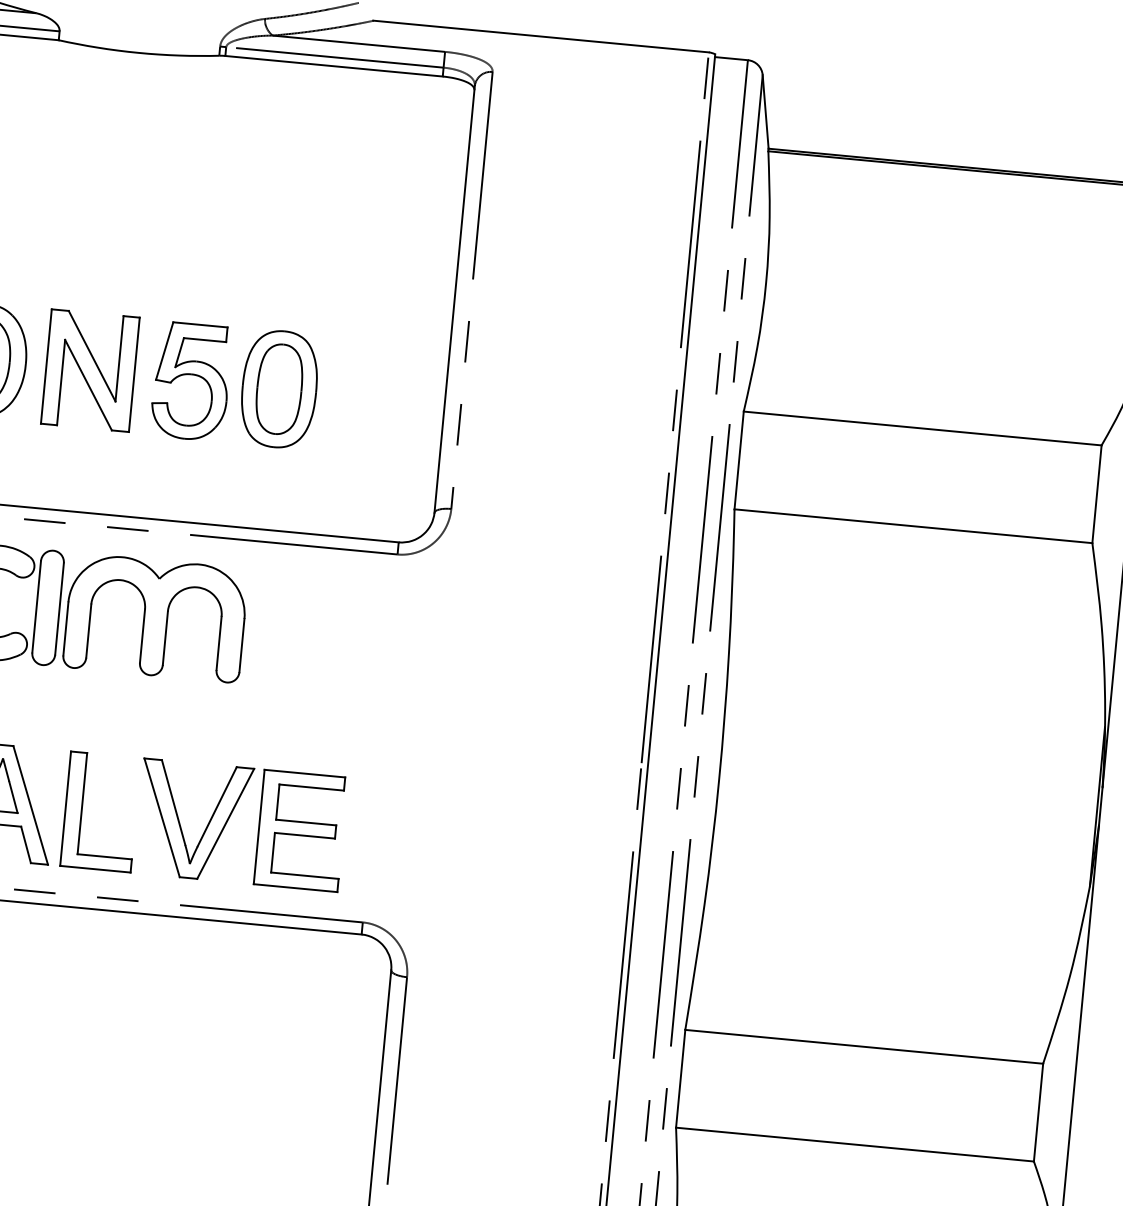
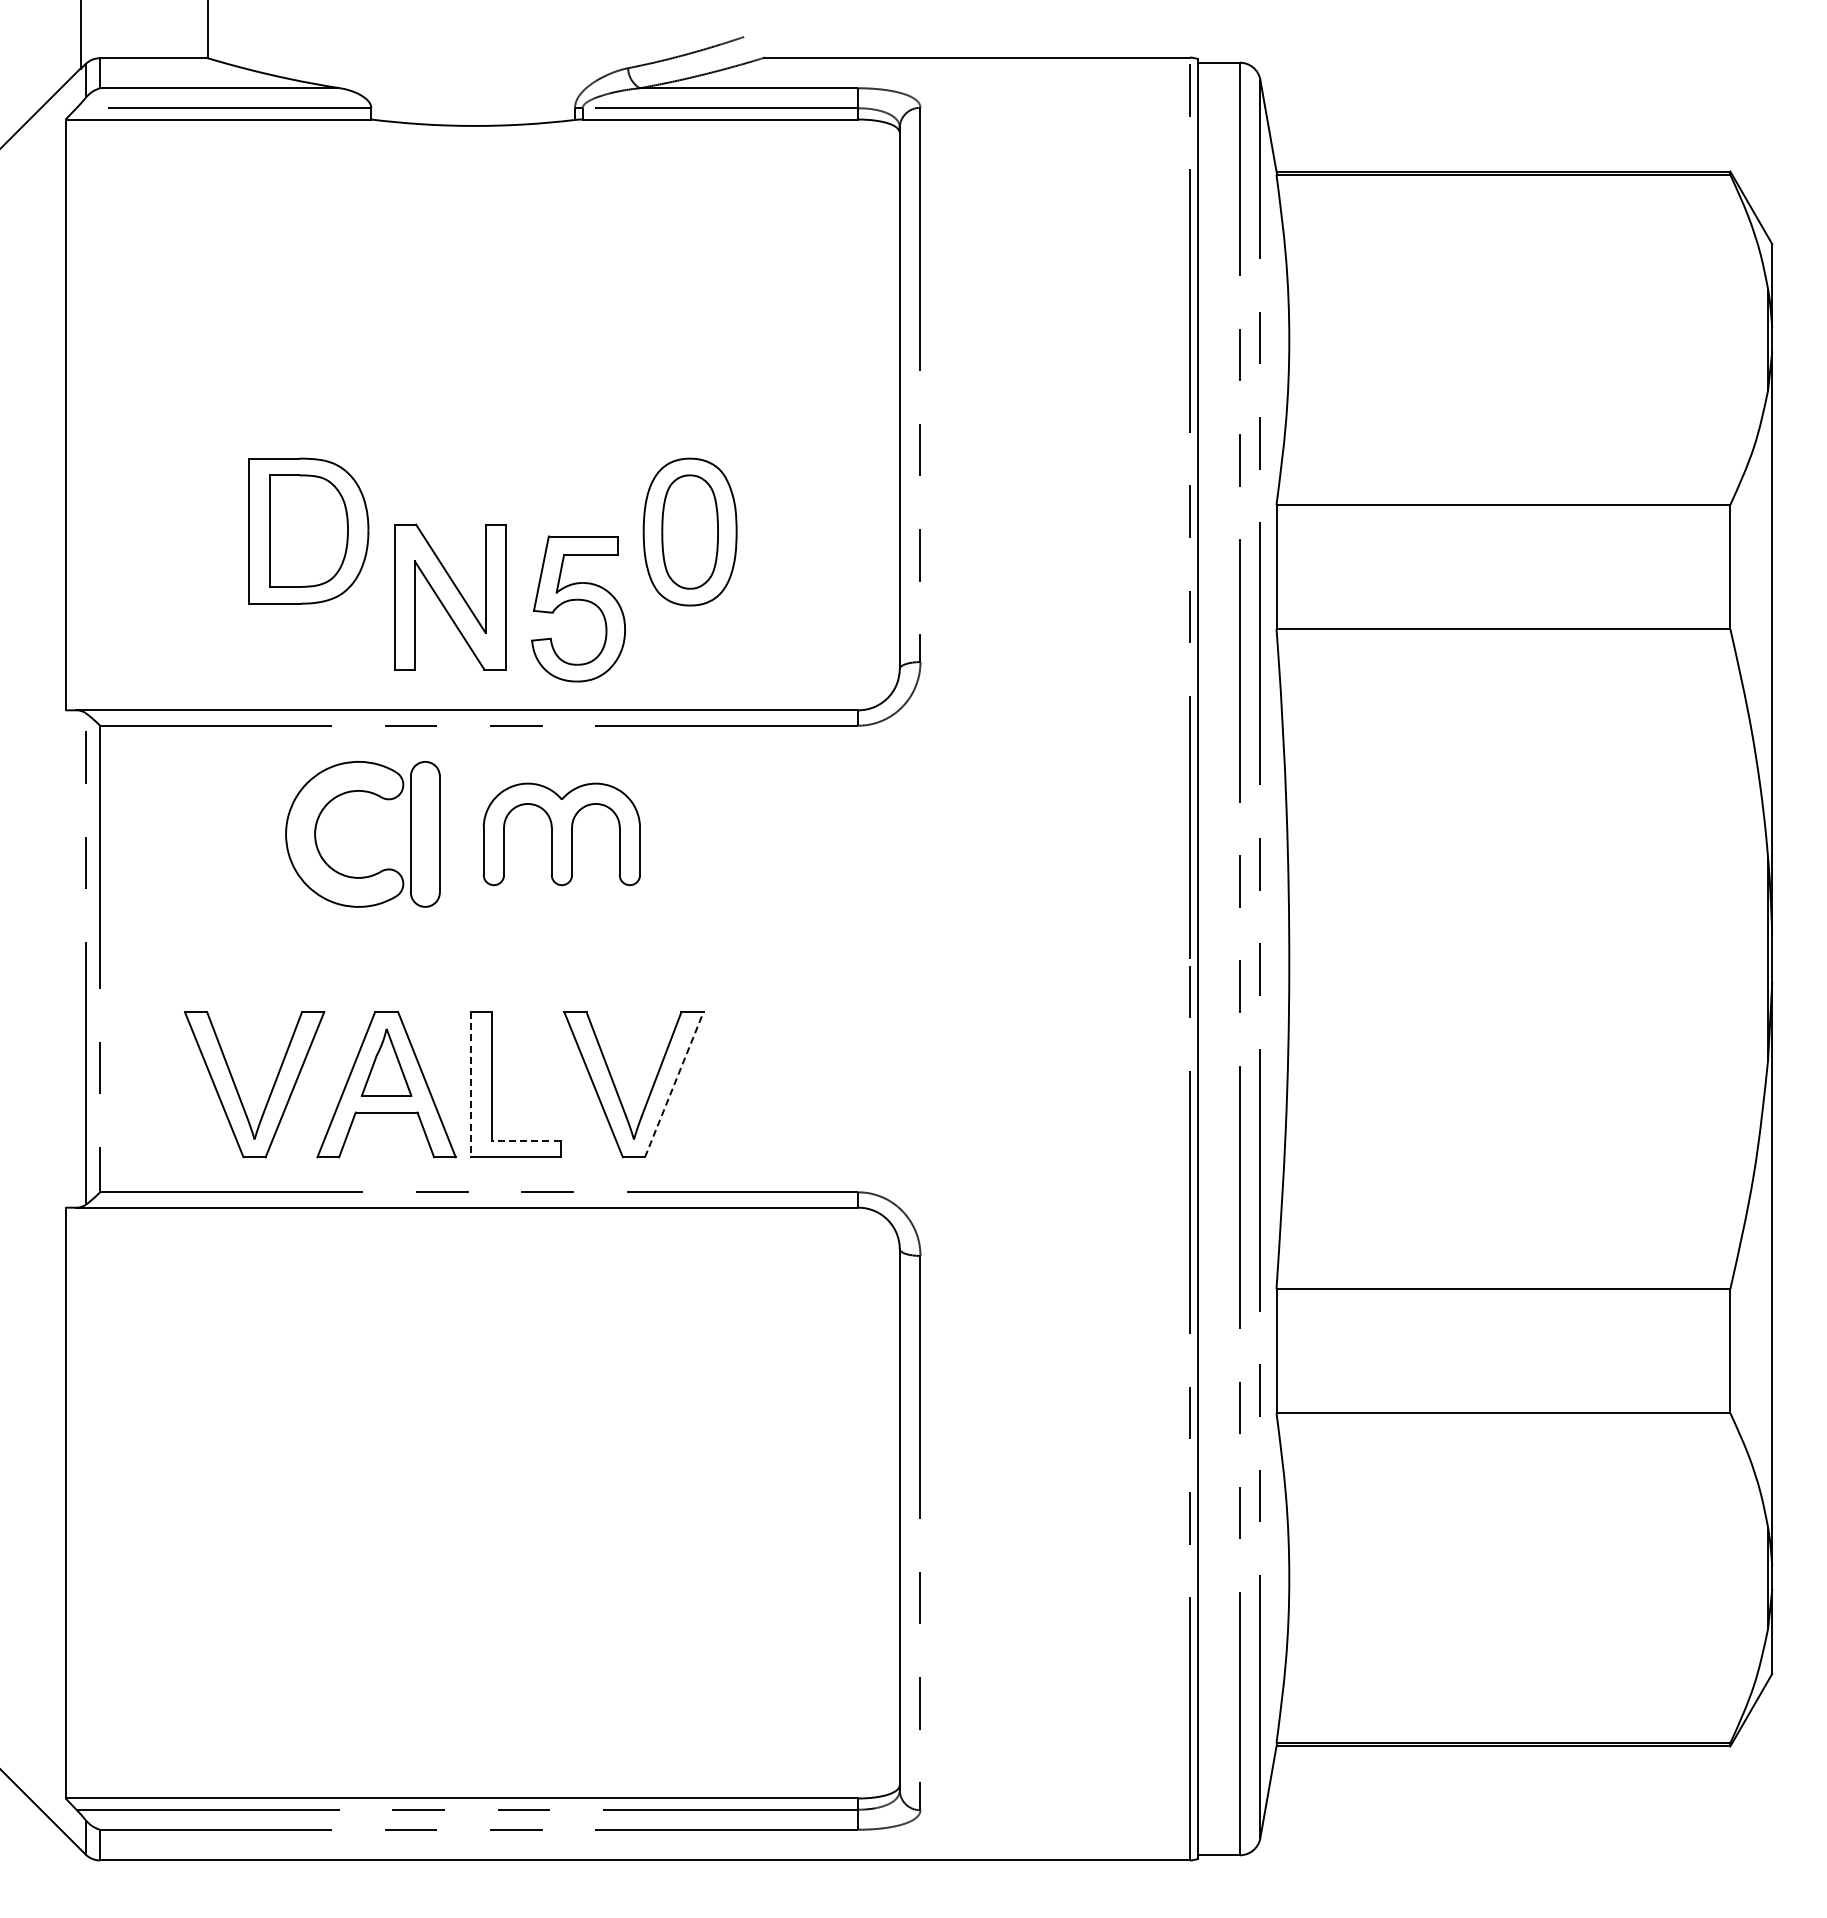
part: (90, 370) -> (450, 596), moved
part: (191, 374) -> (578, 600), moved
part: (155, 618) -> (561, 834), size x0.7
line: (65, 808) -> (471, 1084), solid -> dashed
line: (225, 823) -> (674, 1084), solid -> dashed
part: (300, 830) -> (769, 1084), removed
line: (104, 856) -> (525, 1140), solid -> dashed

